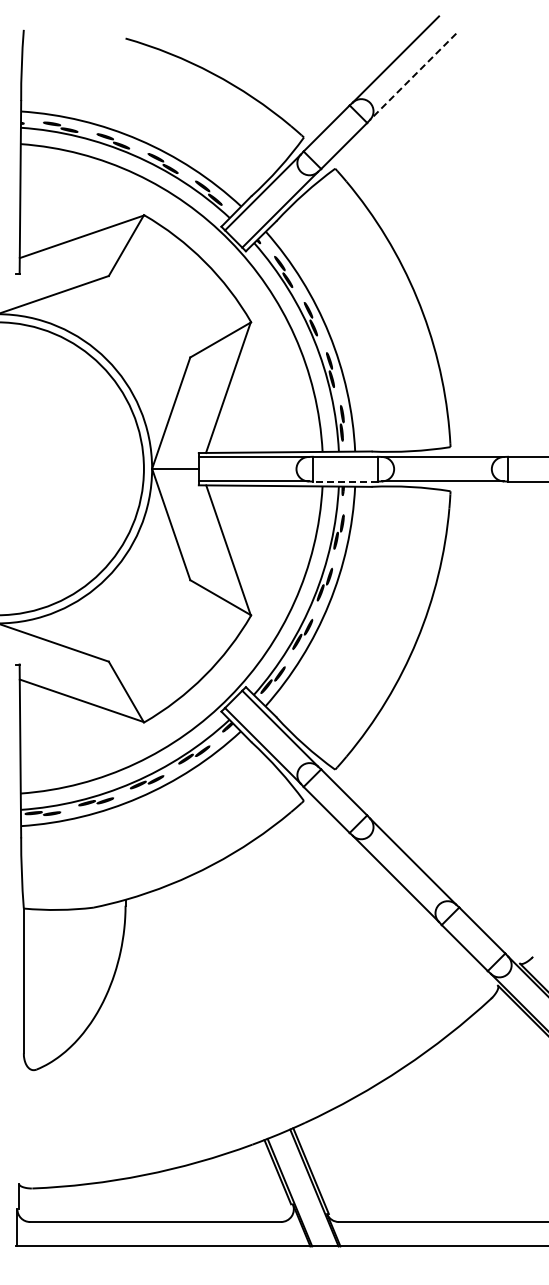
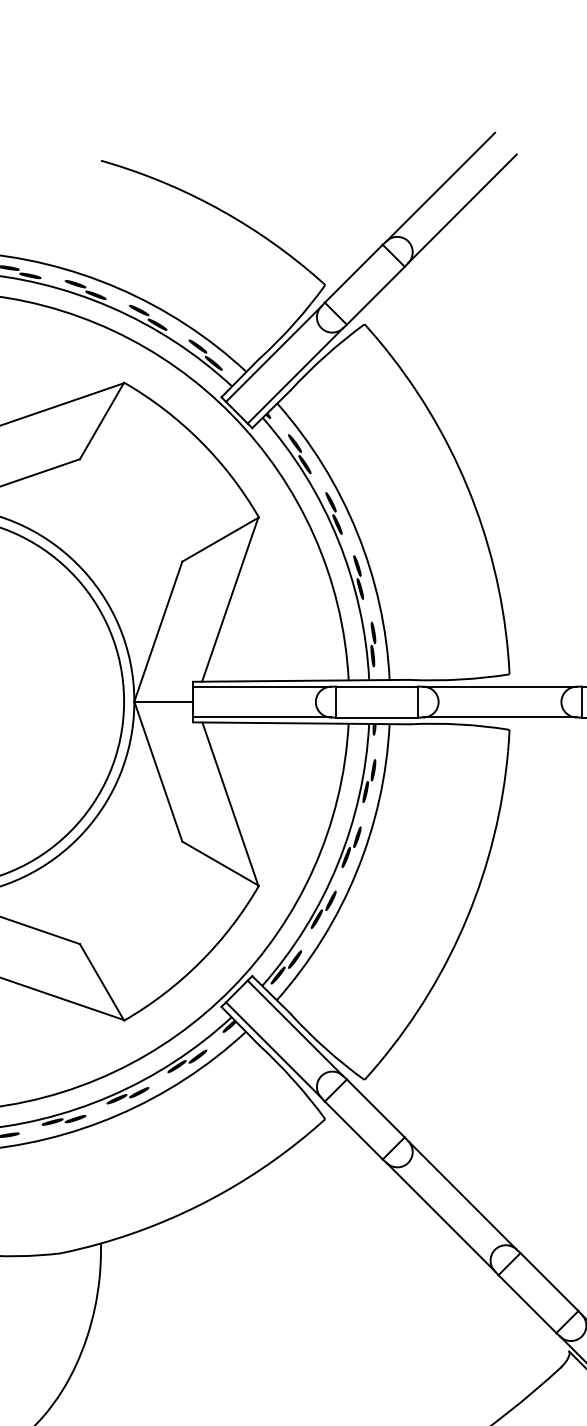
line: (412, 77) -> (461, 209), dashed -> solid
line: (345, 481) -> (377, 717), dashed -> solid

